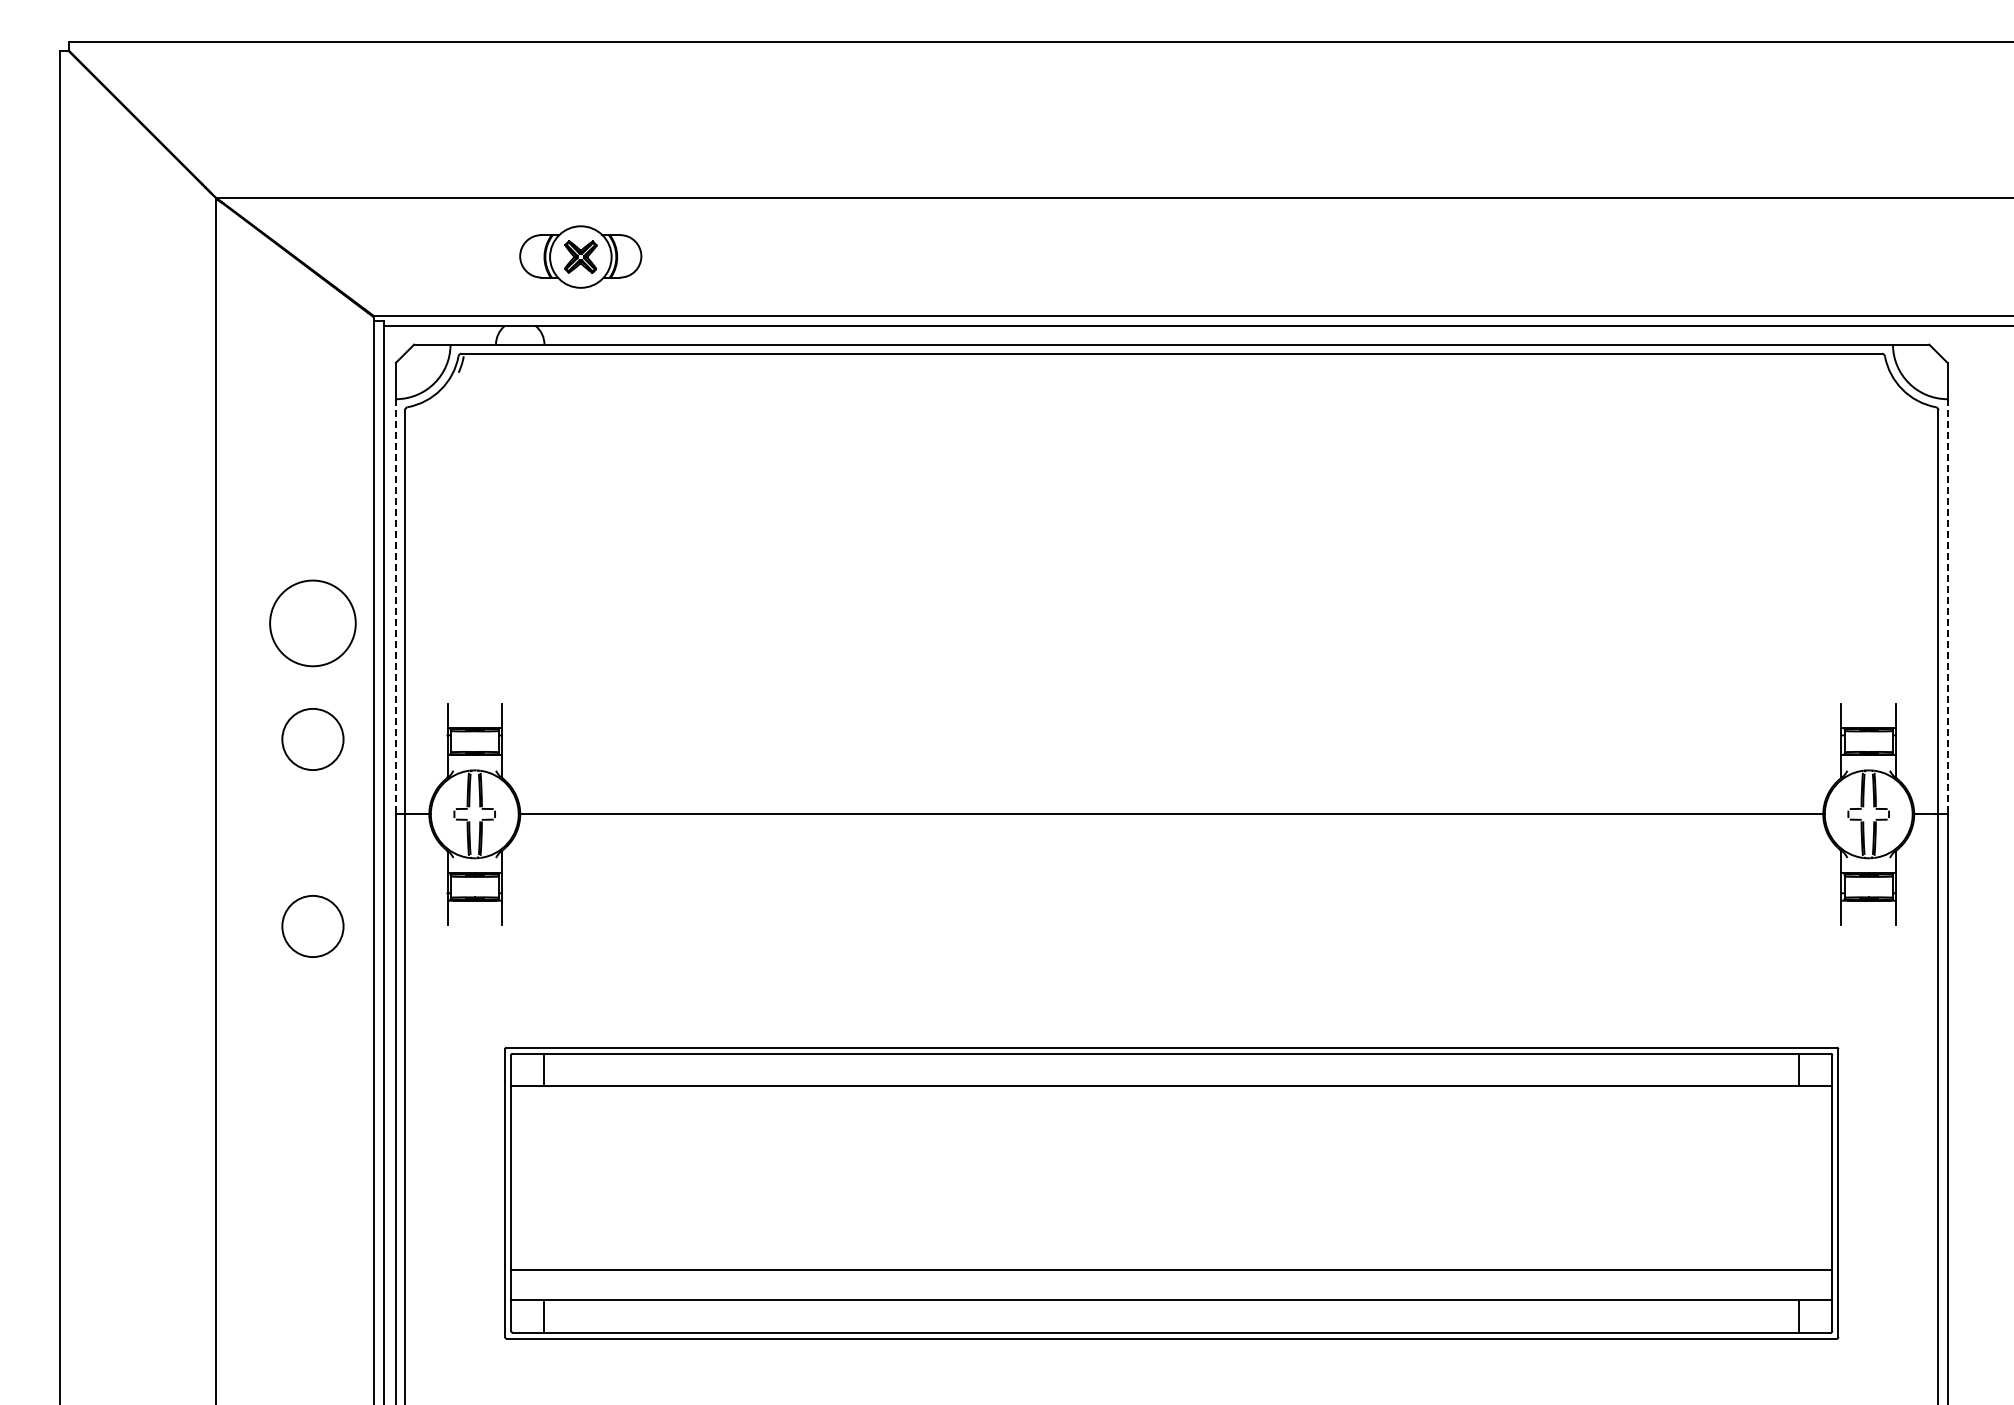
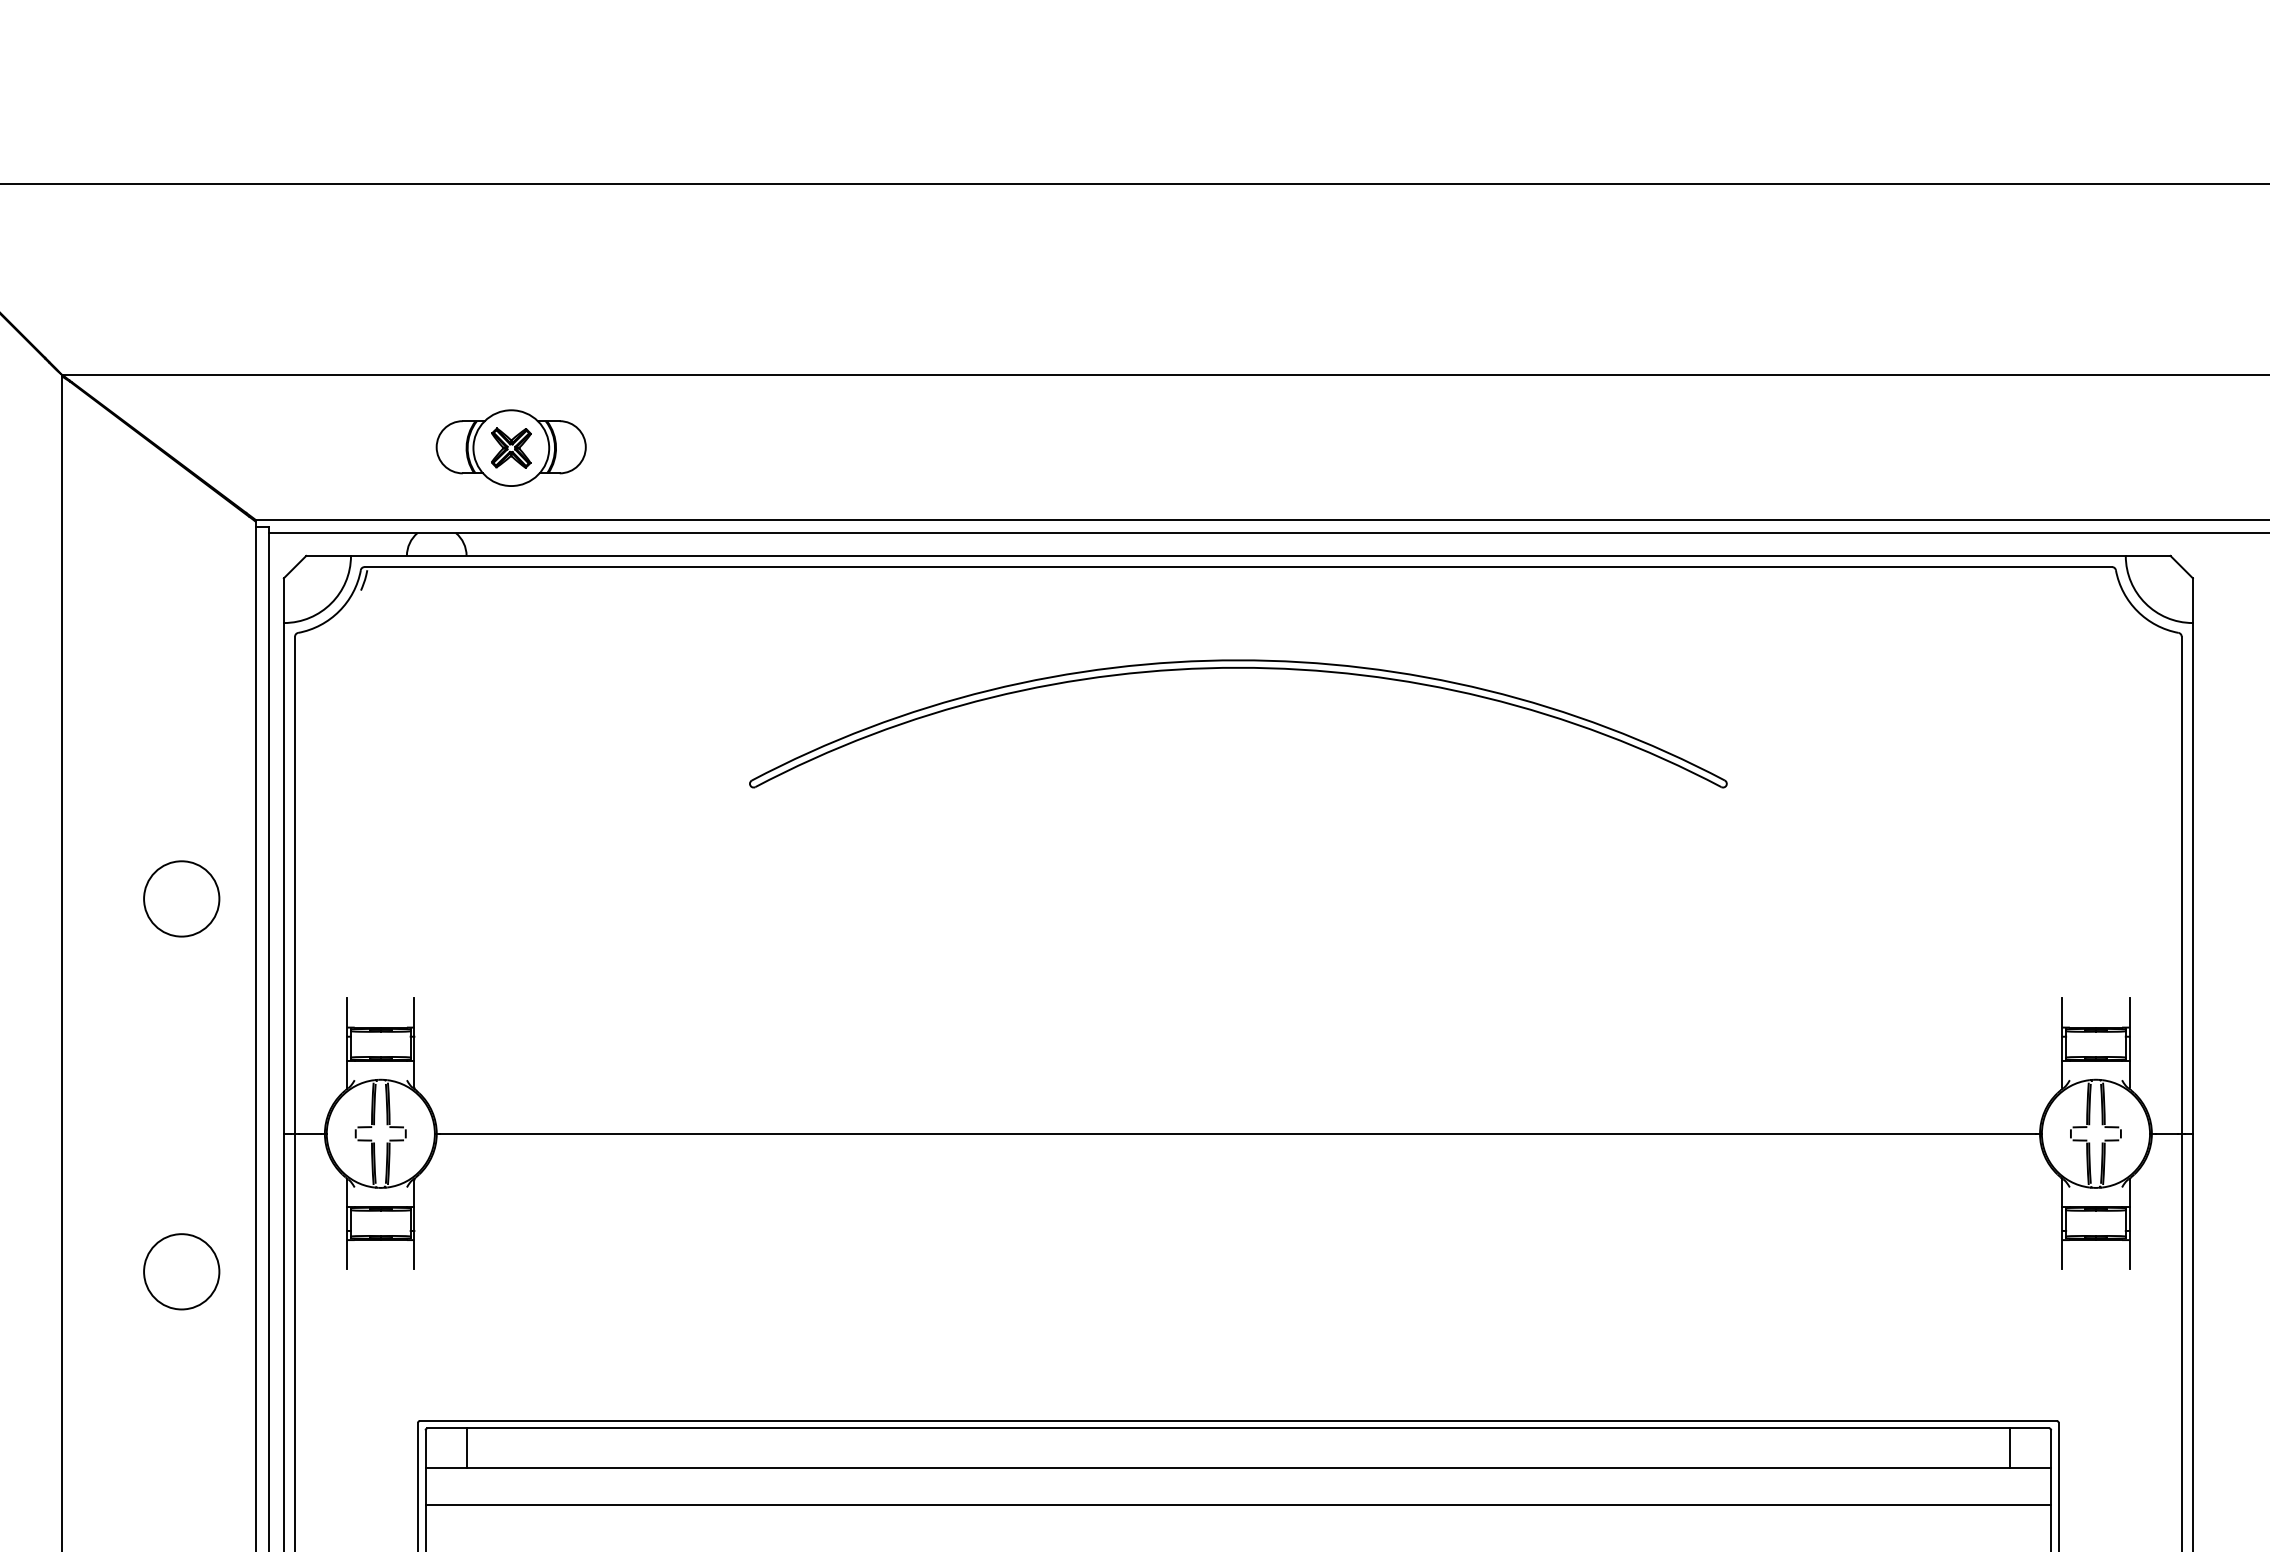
part: (1171, 436) -> (1238, 668), added
line: (396, 606) -> (284, 878), dashed -> solid
line: (1947, 606) -> (2192, 878), dashed -> solid
circle: (312, 623) -> (181, 899), size x0.71
circle: (312, 739) -> (181, 1041), removed
line: (1171, 1116) -> (1238, 1505), added

